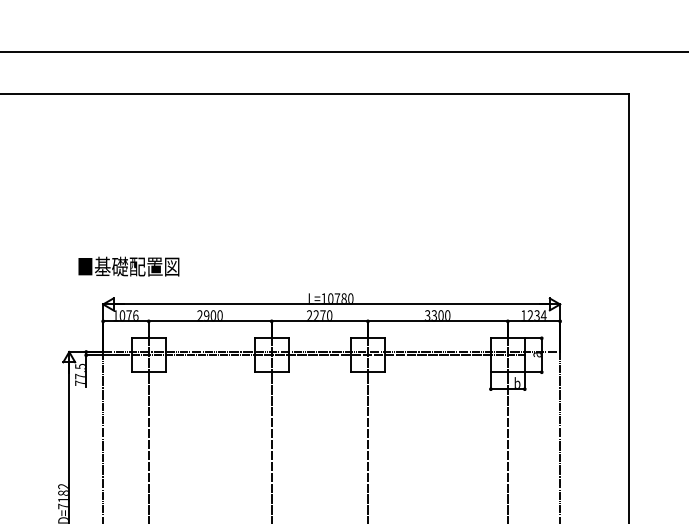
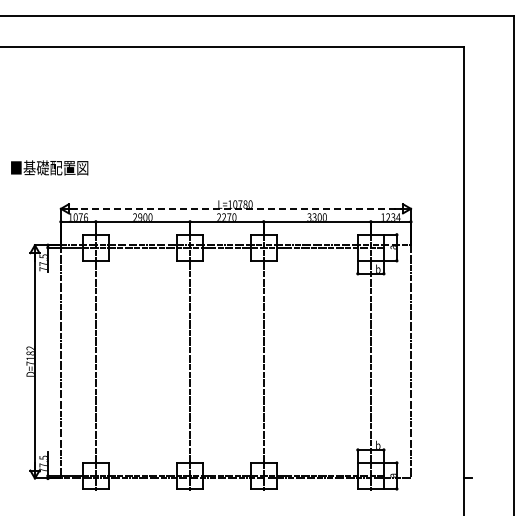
text: (128, 266) -> (49, 167), moved
line: (331, 303) -> (235, 208), solid -> dashed

